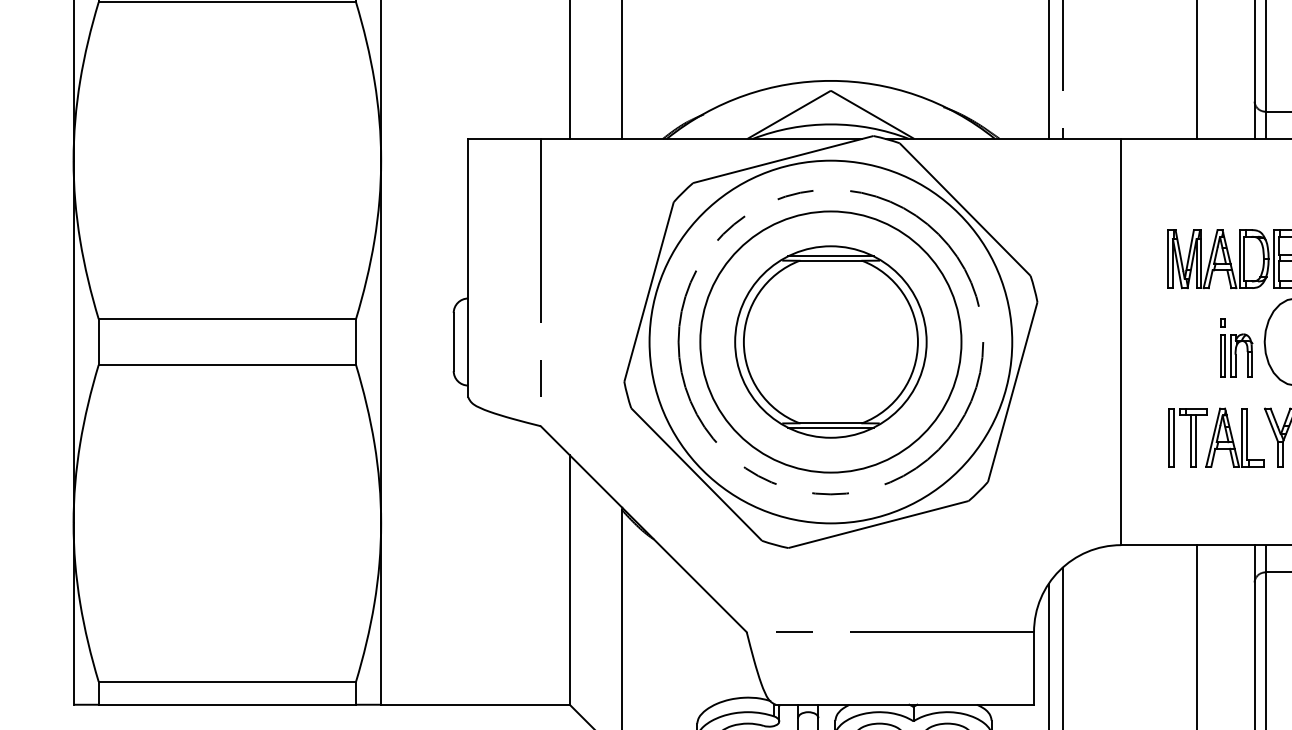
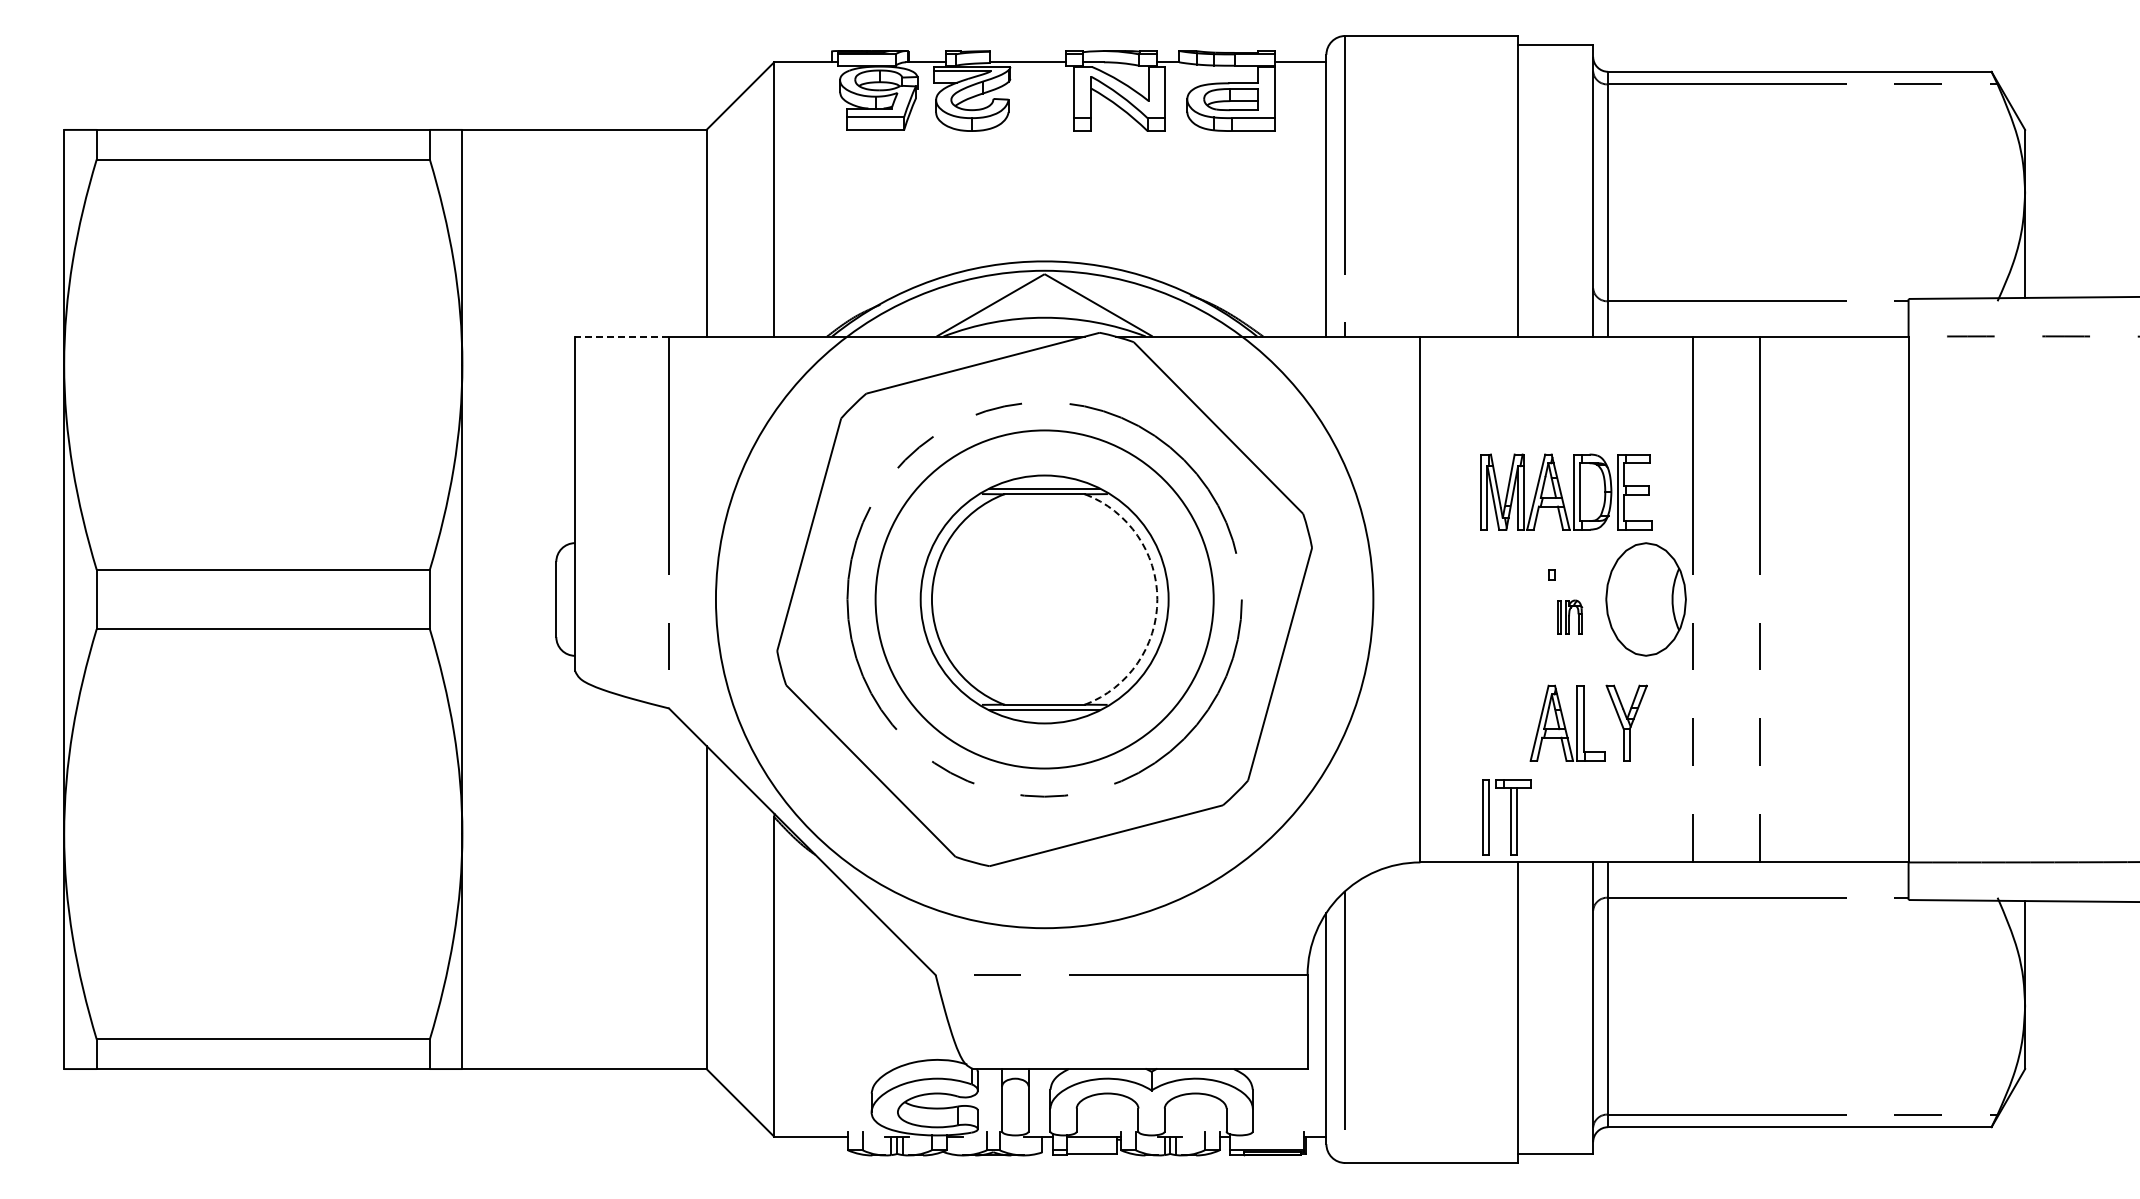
line: (504, 138) -> (622, 336), solid -> dashed
circle: (830, 342) -> (1044, 599), size x1.4
arc: (918, 342) -> (1157, 599), solid -> dashed
part: (1236, 355) -> (1569, 616), size x0.6
part: (1187, 437) -> (1506, 817), moved

